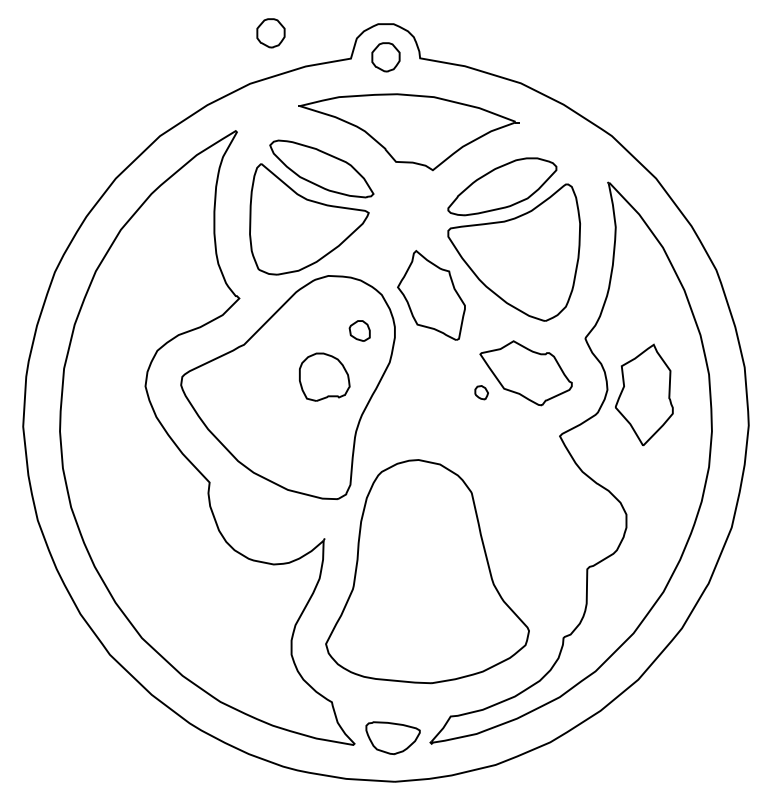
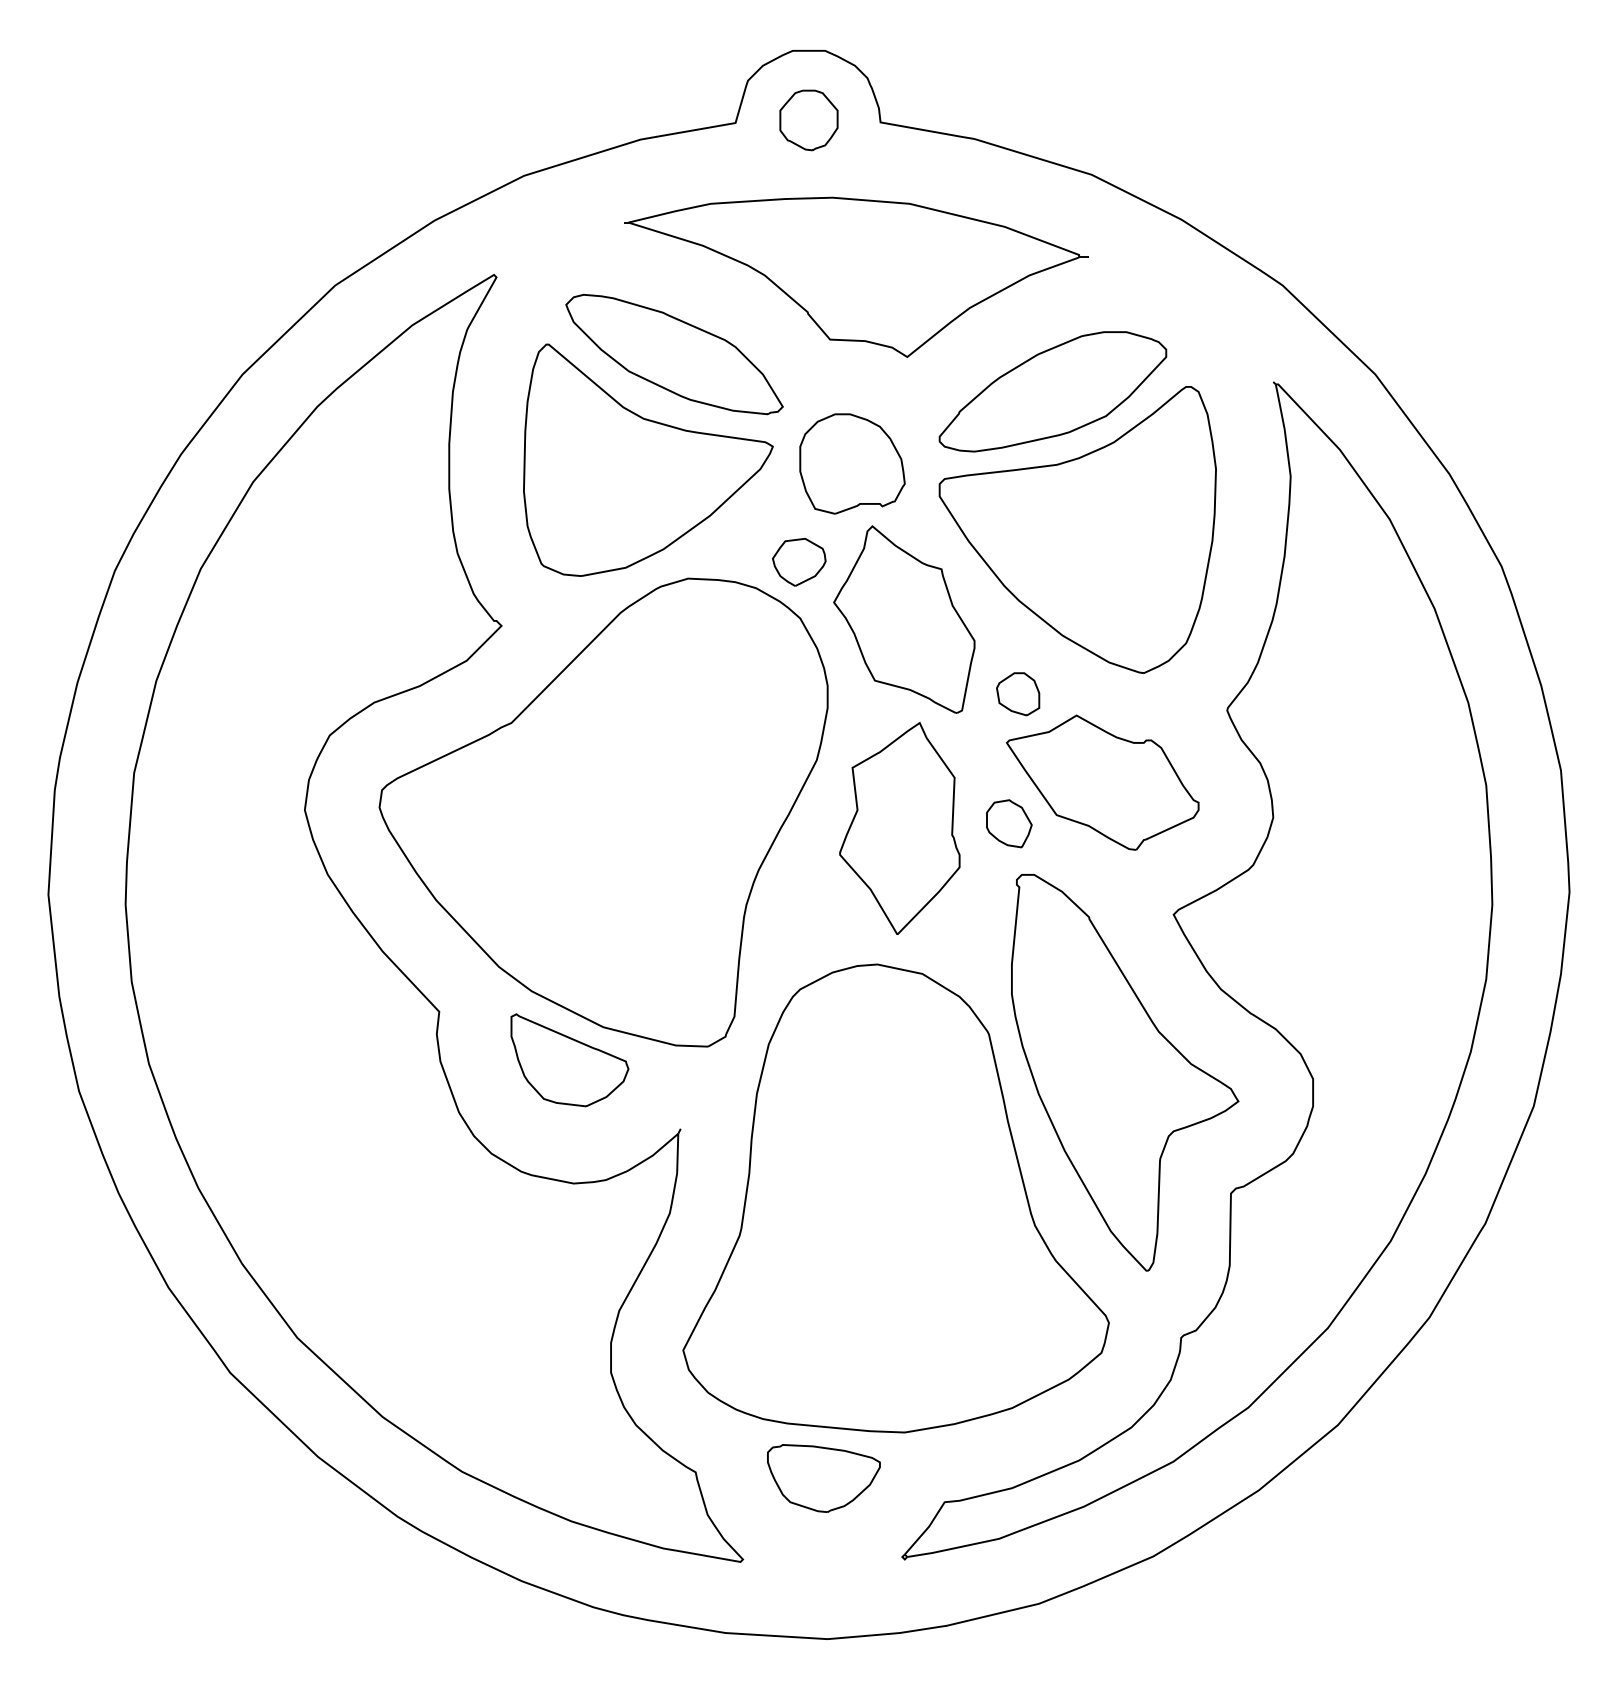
part: (270, 33) -> (566, 70), removed
part: (380, 267) -> (797, 560), added
part: (359, 330) -> (1017, 693), moved
part: (324, 376) -> (851, 462), moved
part: (481, 392) -> (1009, 822), size x1.67
part: (644, 394) -> (900, 827), moved
part: (271, 505) -> (568, 1059), added
part: (536, 511) -> (1124, 1072), added
part: (392, 738) -> (822, 1479), moved

